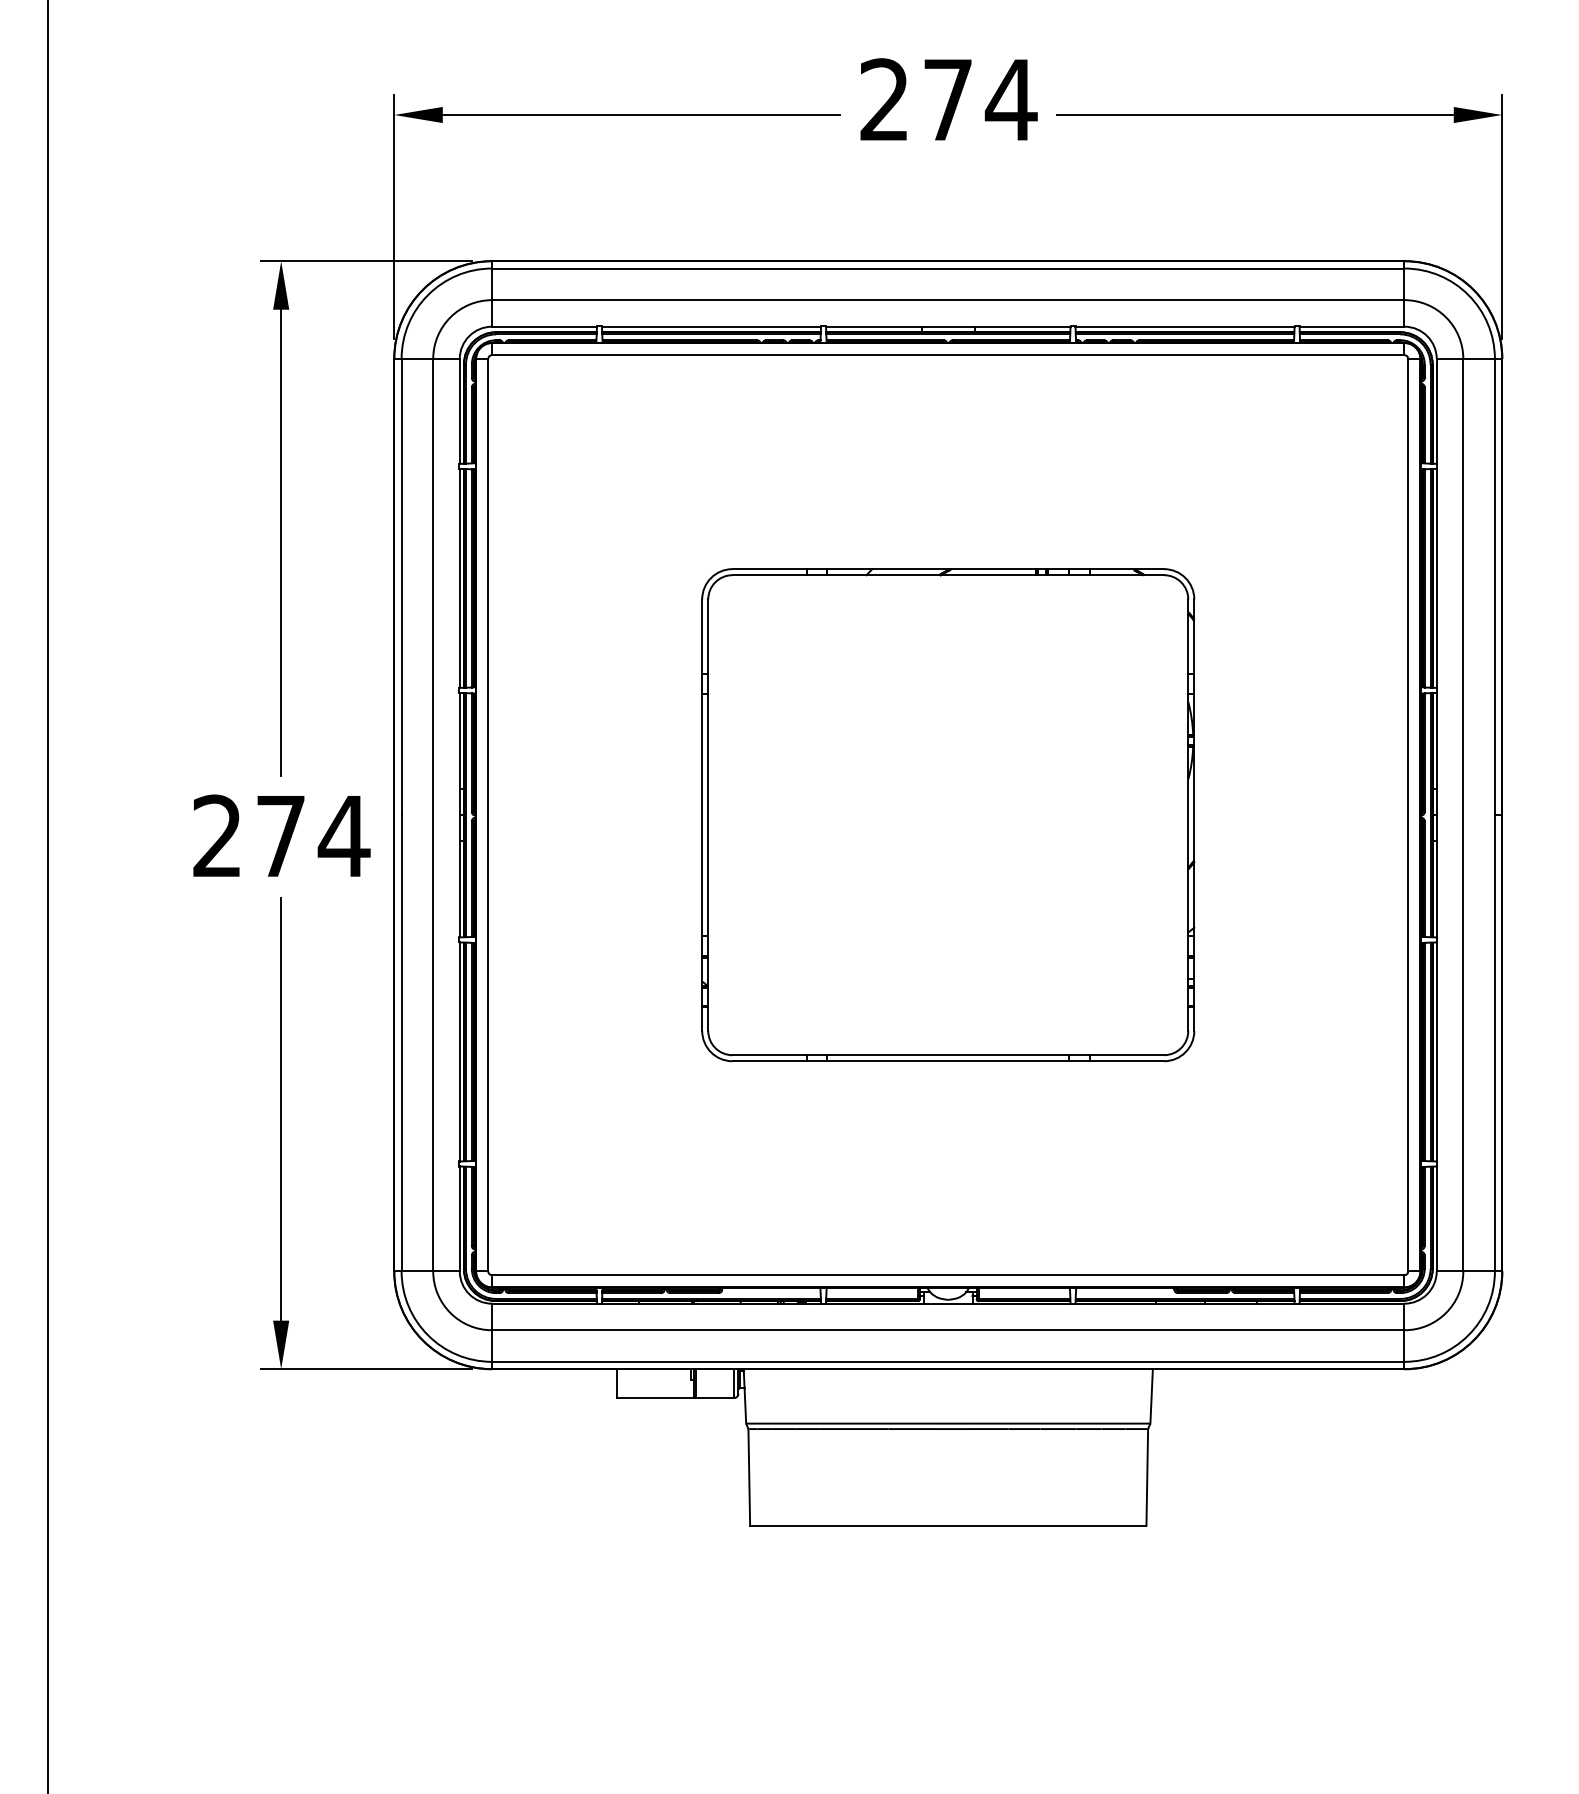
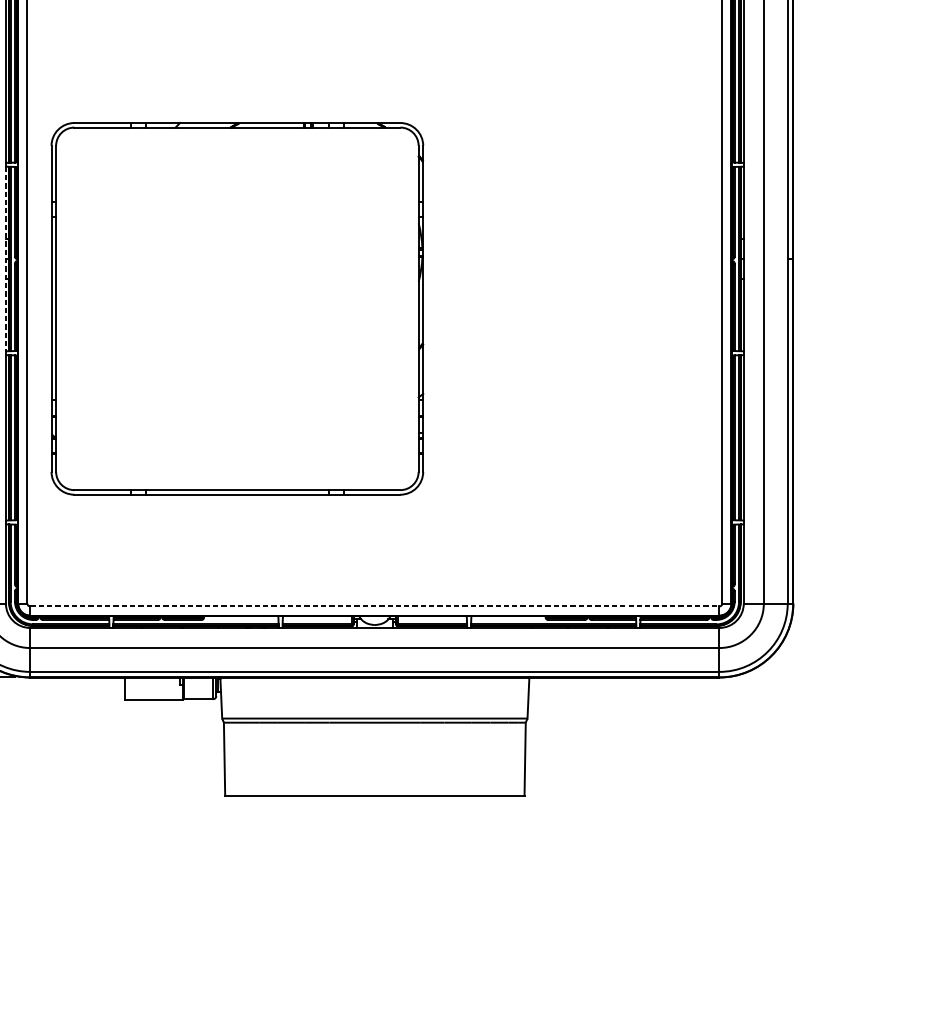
line: (459, 815) -> (5, 259), solid -> dashed
part: (948, 815) -> (237, 309), moved
line: (948, 1275) -> (375, 606), solid -> dashed

